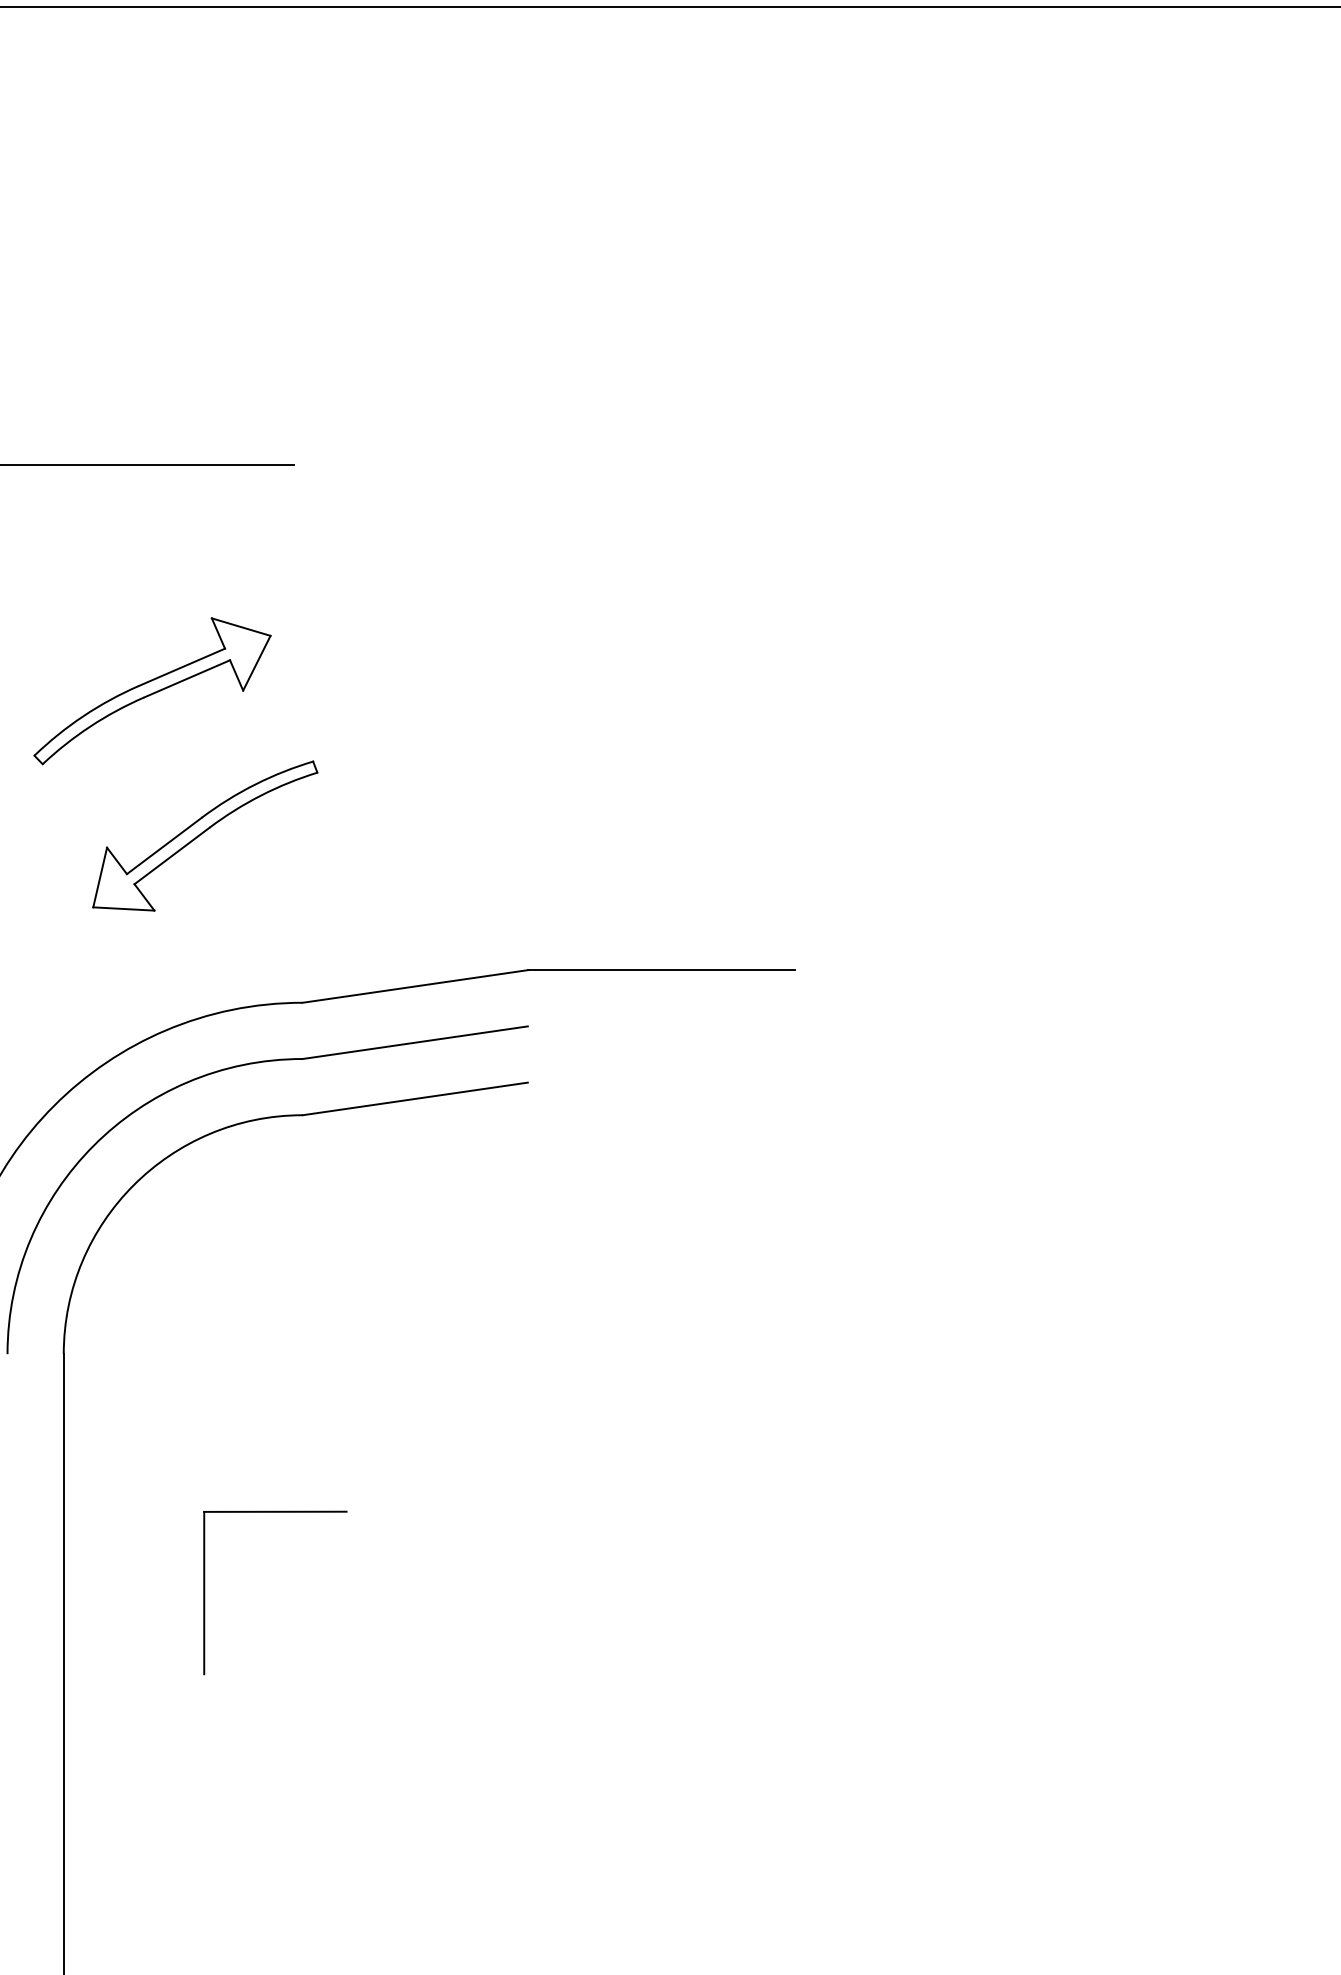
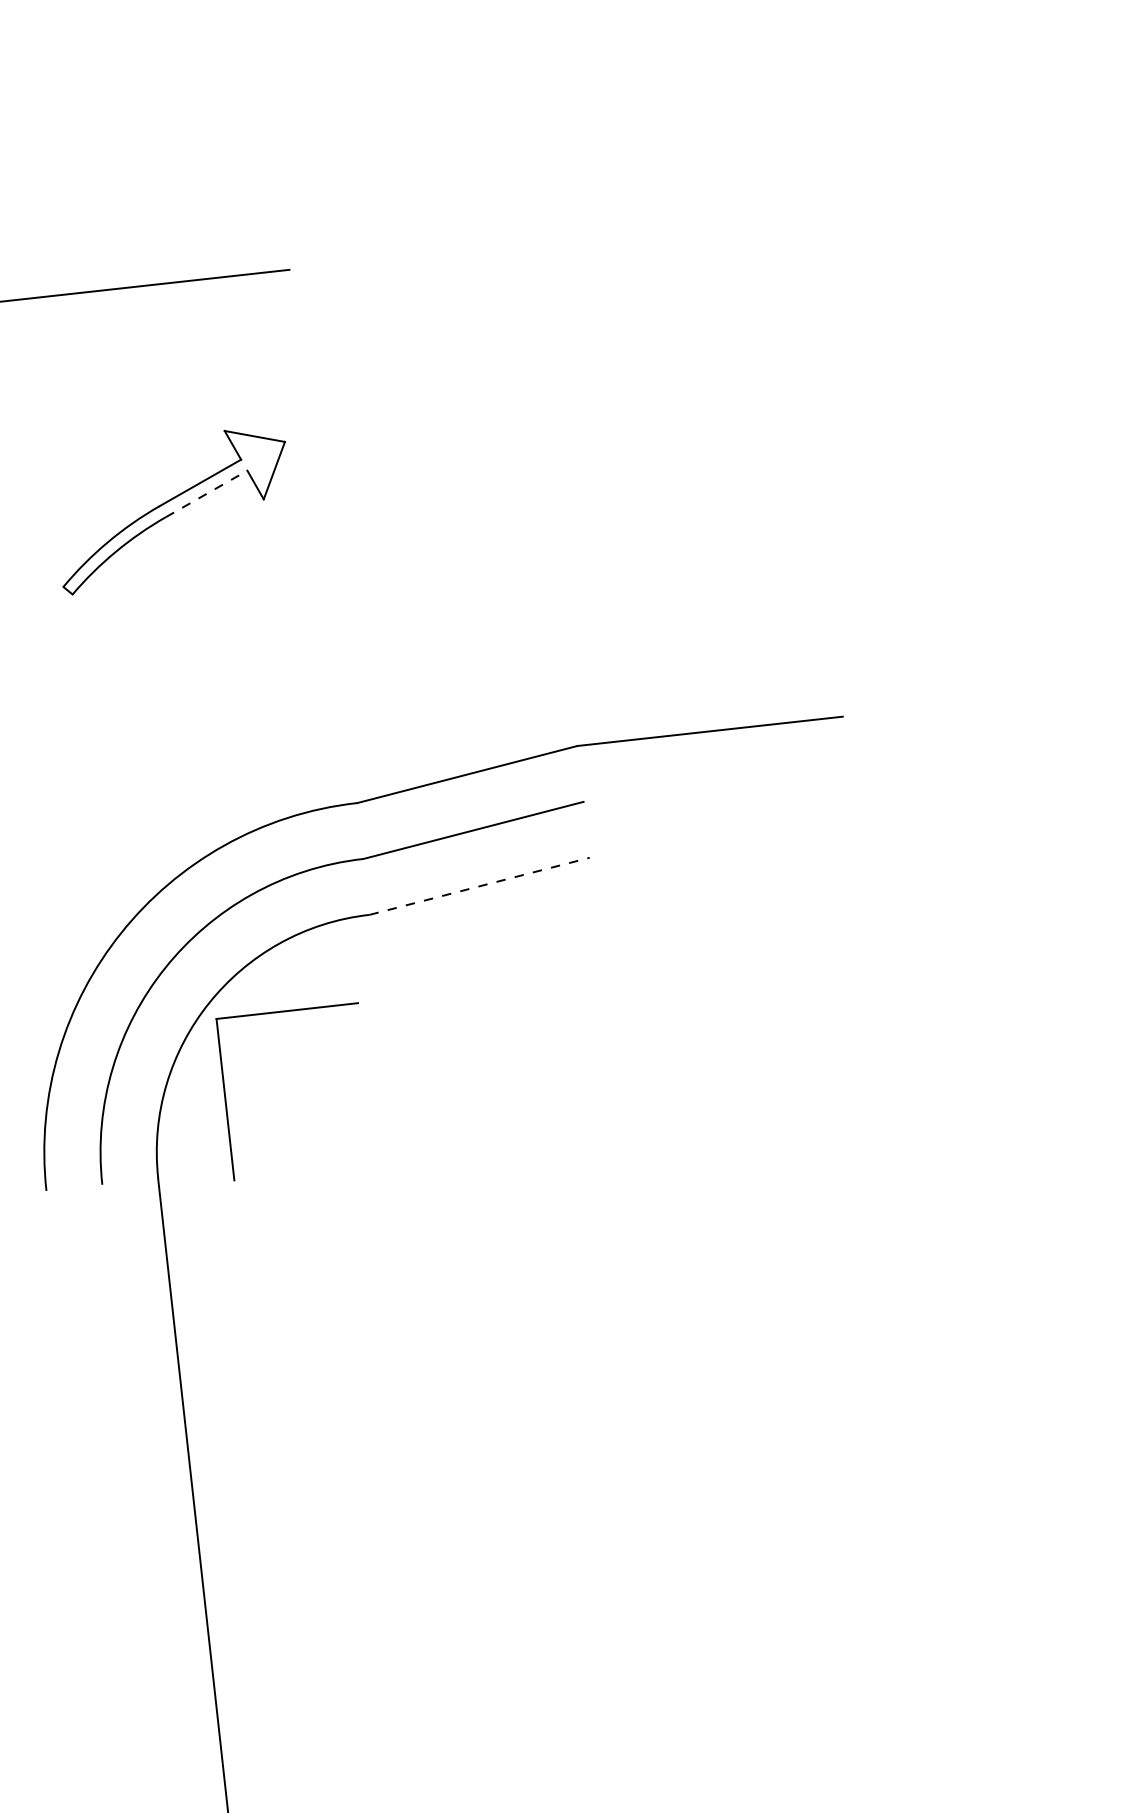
line: (187, 678) -> (207, 493), solid -> dashed
part: (205, 835) -> (242, 647), removed
line: (415, 1098) -> (479, 885), solid -> dashed
part: (205, 1592) -> (226, 1098), moved

